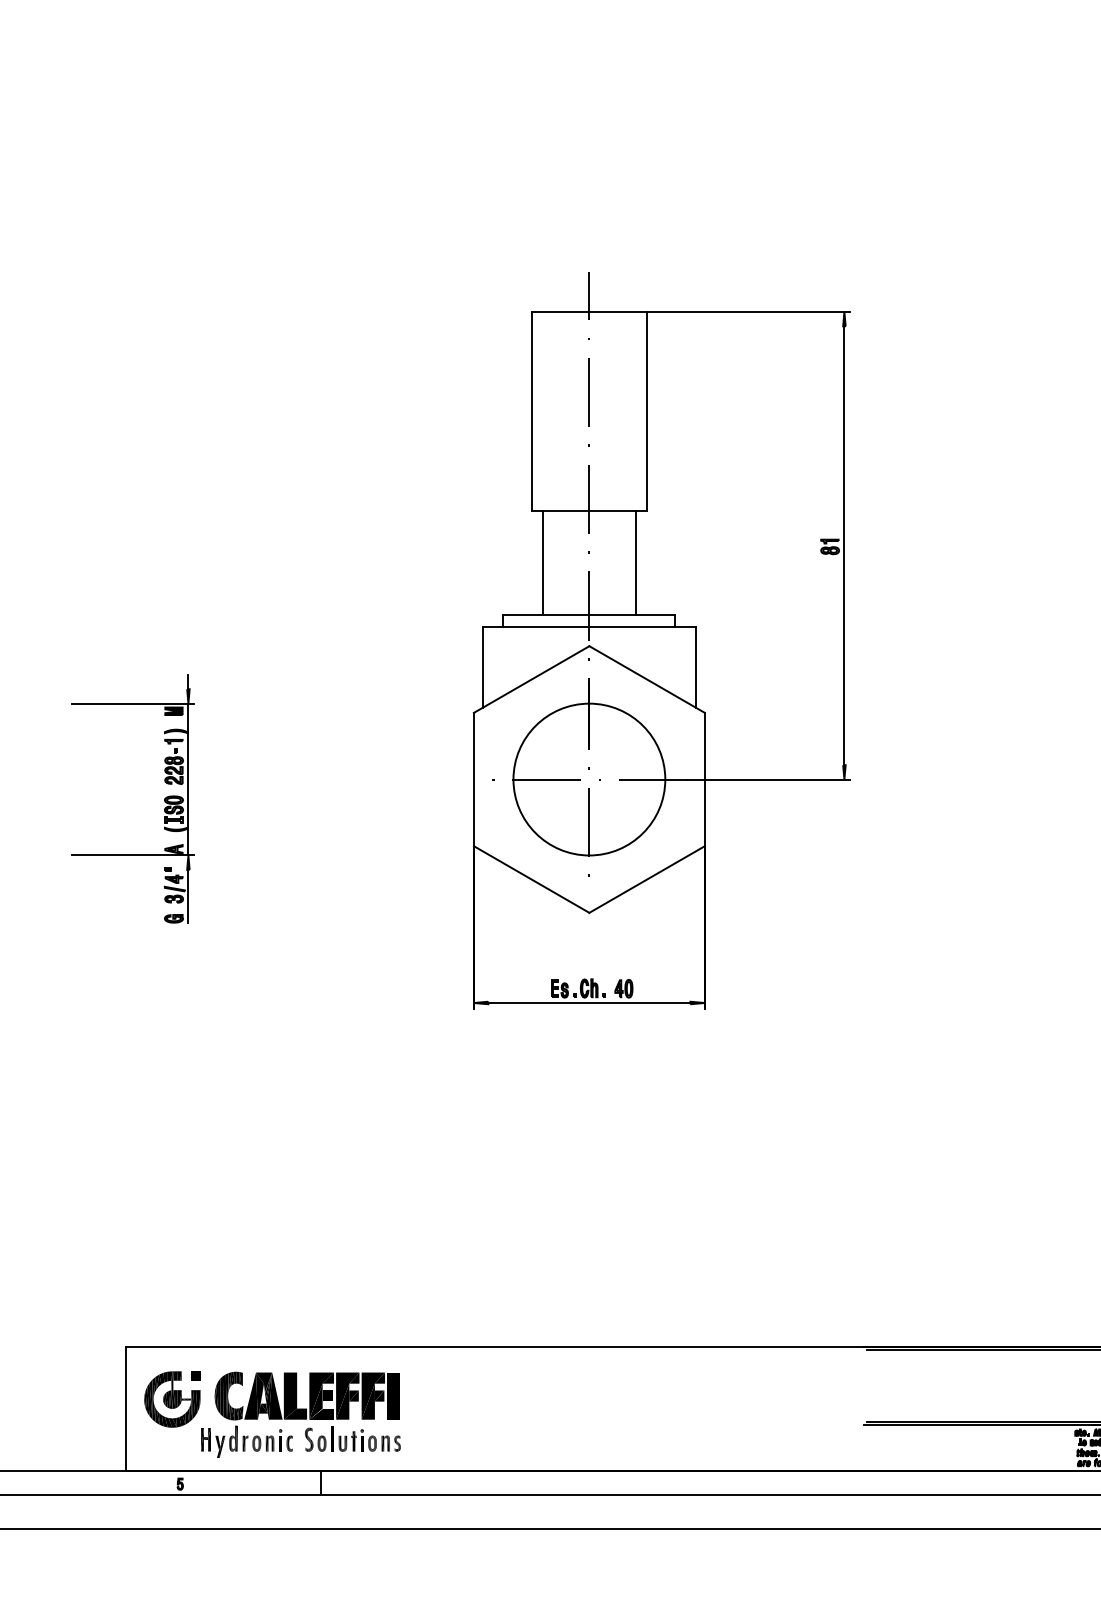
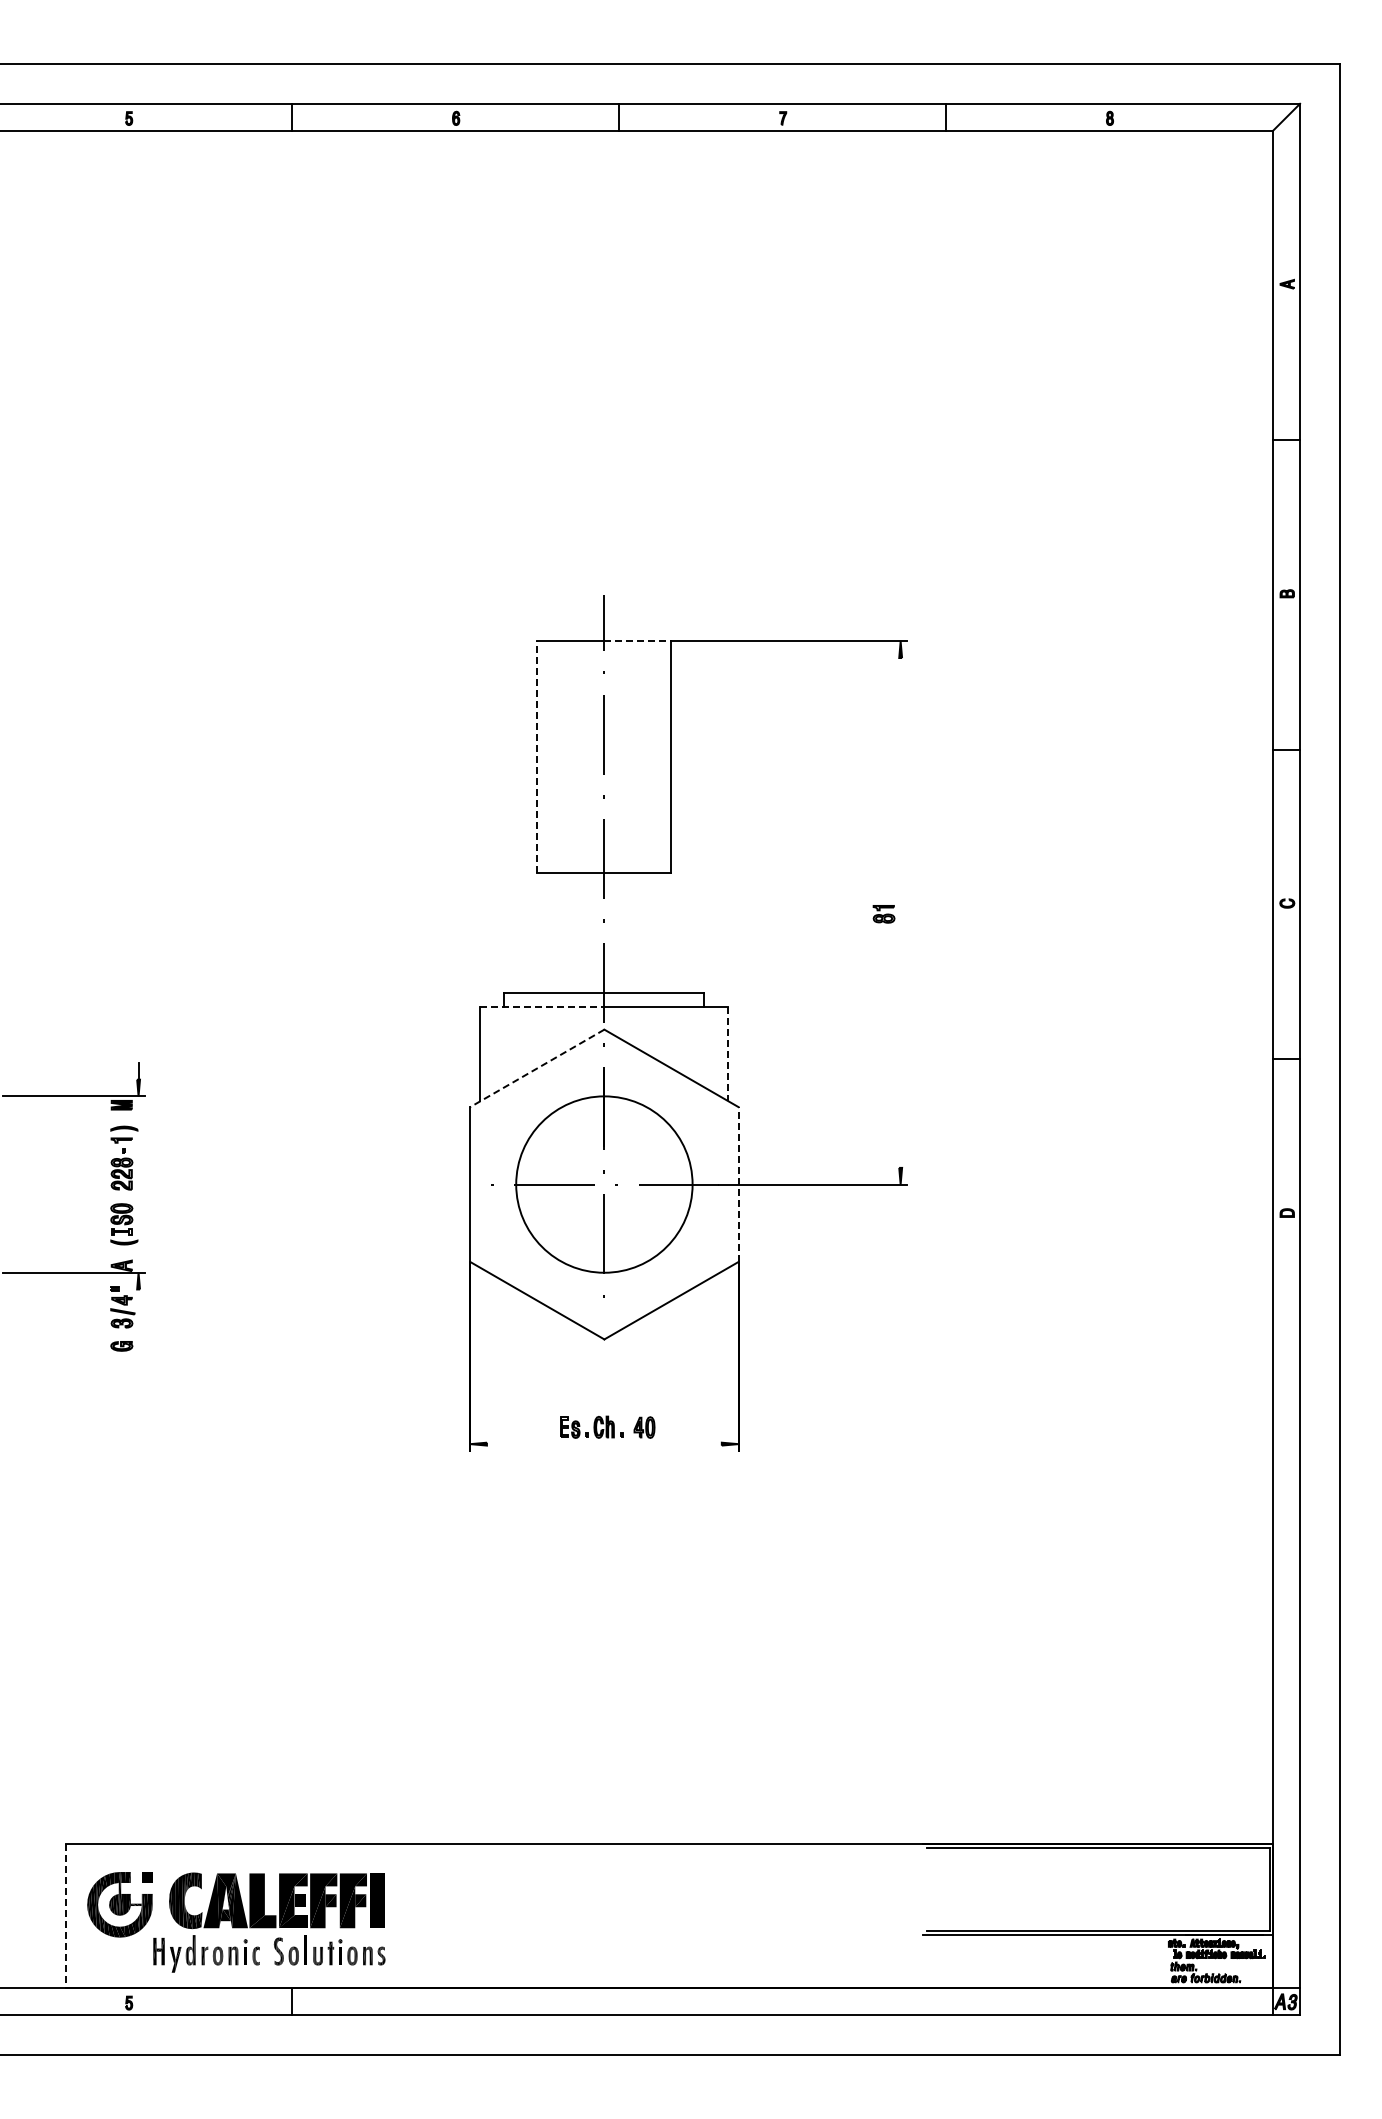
line: (617, 312) -> (637, 641), solid -> dashed
line: (531, 411) -> (537, 757), solid -> dashed
line: (844, 545) -> (900, 912), removed
line: (542, 562) -> (550, 932), removed
line: (635, 562) -> (658, 932), removed
line: (536, 626) -> (542, 1006), solid -> dashed
line: (696, 667) -> (728, 1054), solid -> dashed
line: (530, 679) -> (536, 1068), solid -> dashed
line: (188, 779) -> (138, 1184), removed
line: (704, 779) -> (738, 1184), solid -> dashed
line: (188, 896) -> (138, 1320), removed
line: (588, 1003) -> (603, 1444), removed
line: (126, 1409) -> (66, 1916), solid -> dashed

